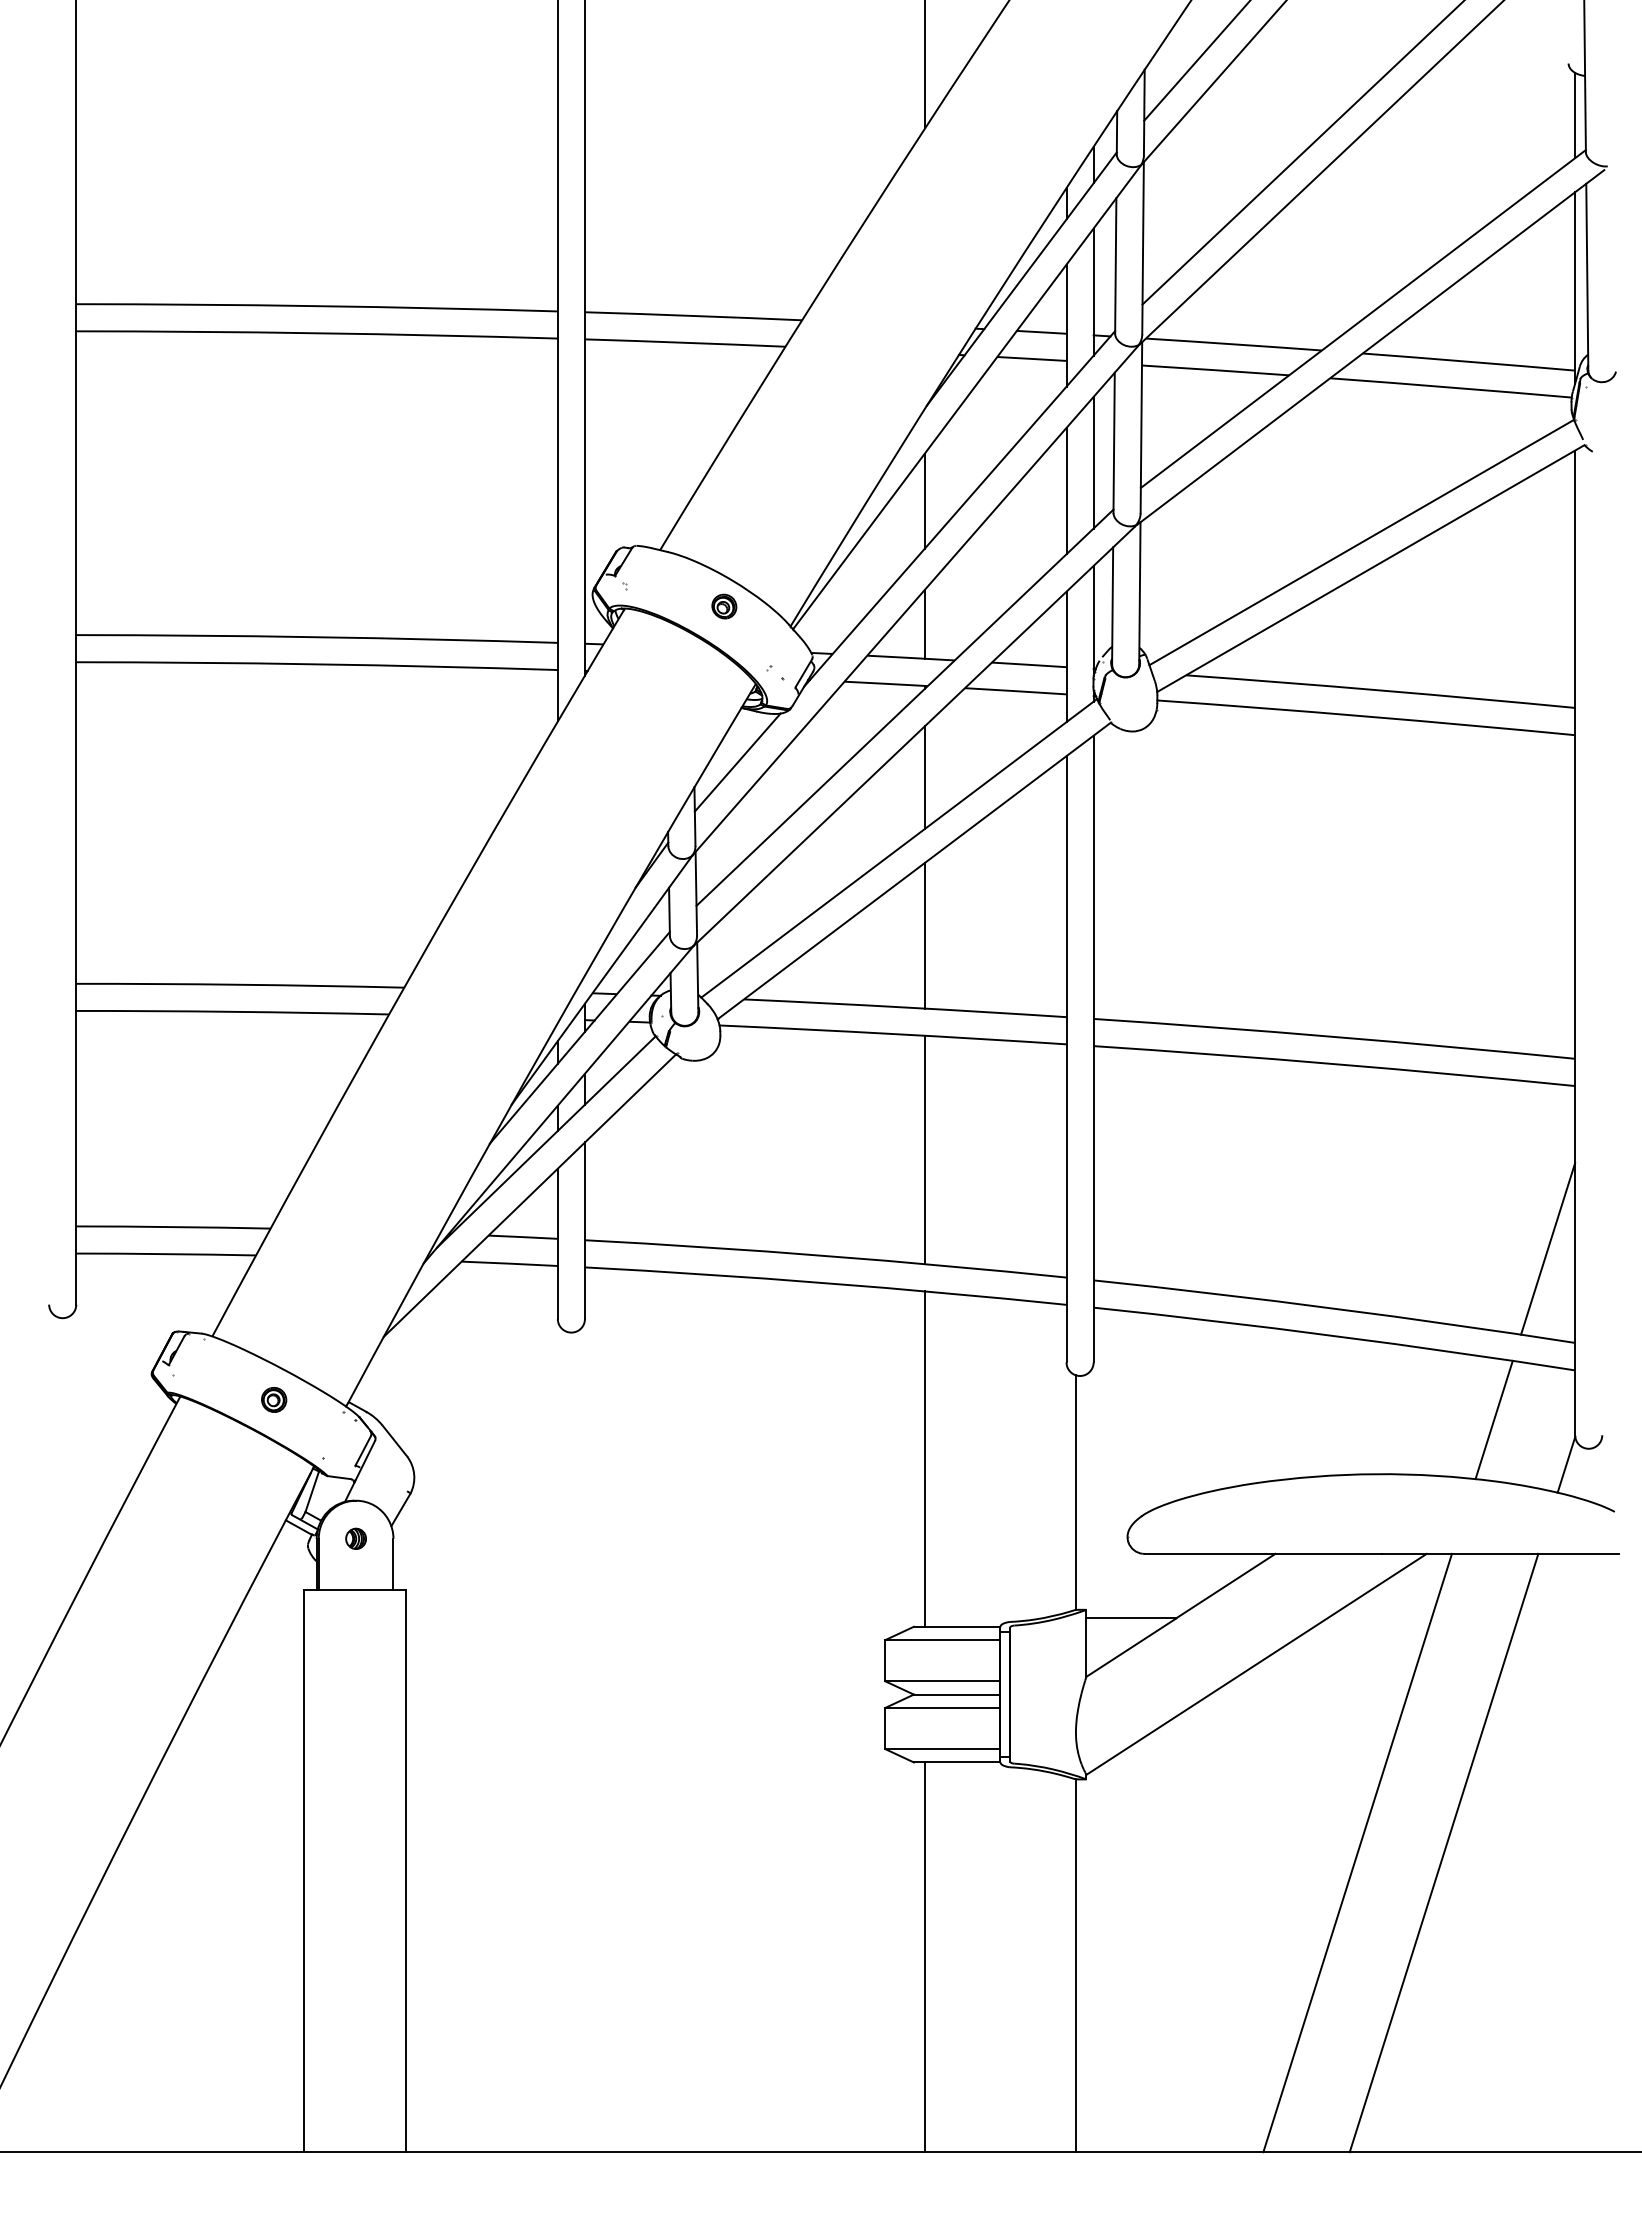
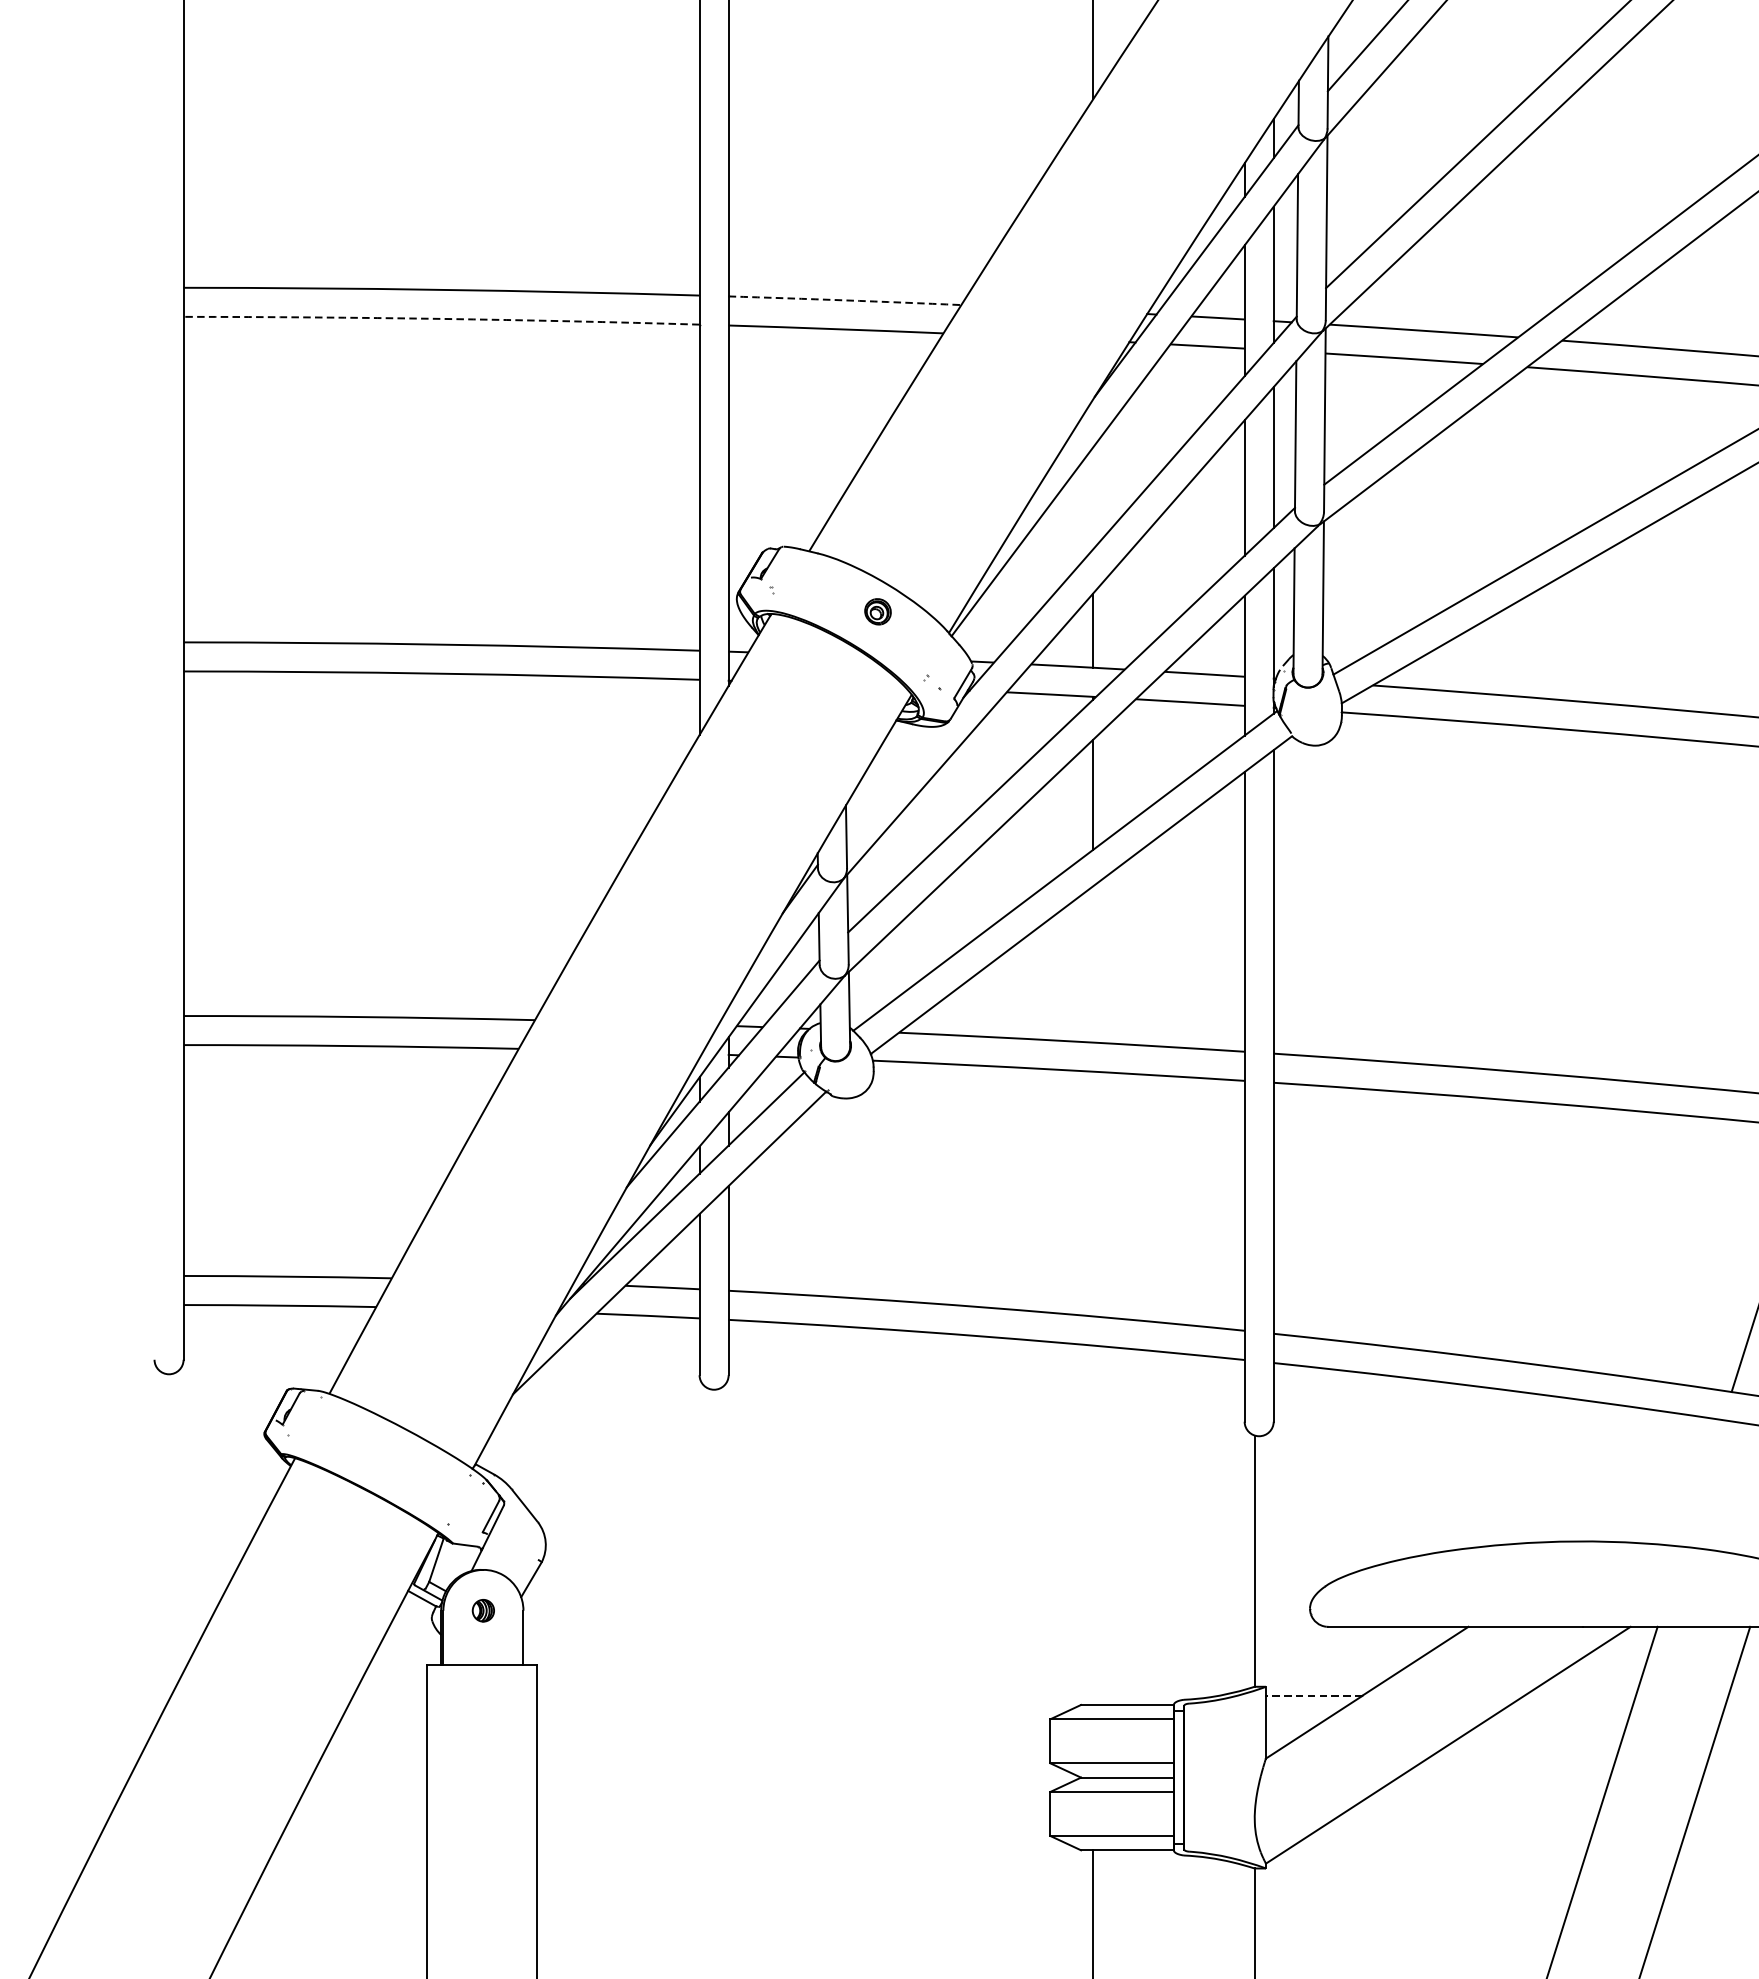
line: (693, 315) -> (844, 299), solid -> dashed
line: (317, 333) -> (442, 319), solid -> dashed
line: (924, 500) -> (1092, 498), removed
line: (737, 762) -> (892, 778), removed
line: (924, 935) -> (1092, 964), removed
line: (924, 1149) -> (1092, 1193), removed
part: (274, 1399) -> (395, 1461), removed
line: (1493, 1419) -> (1702, 1482), removed
line: (924, 1458) -> (1092, 1524), removed
line: (1130, 1618) -> (1313, 1696), solid -> dashed

